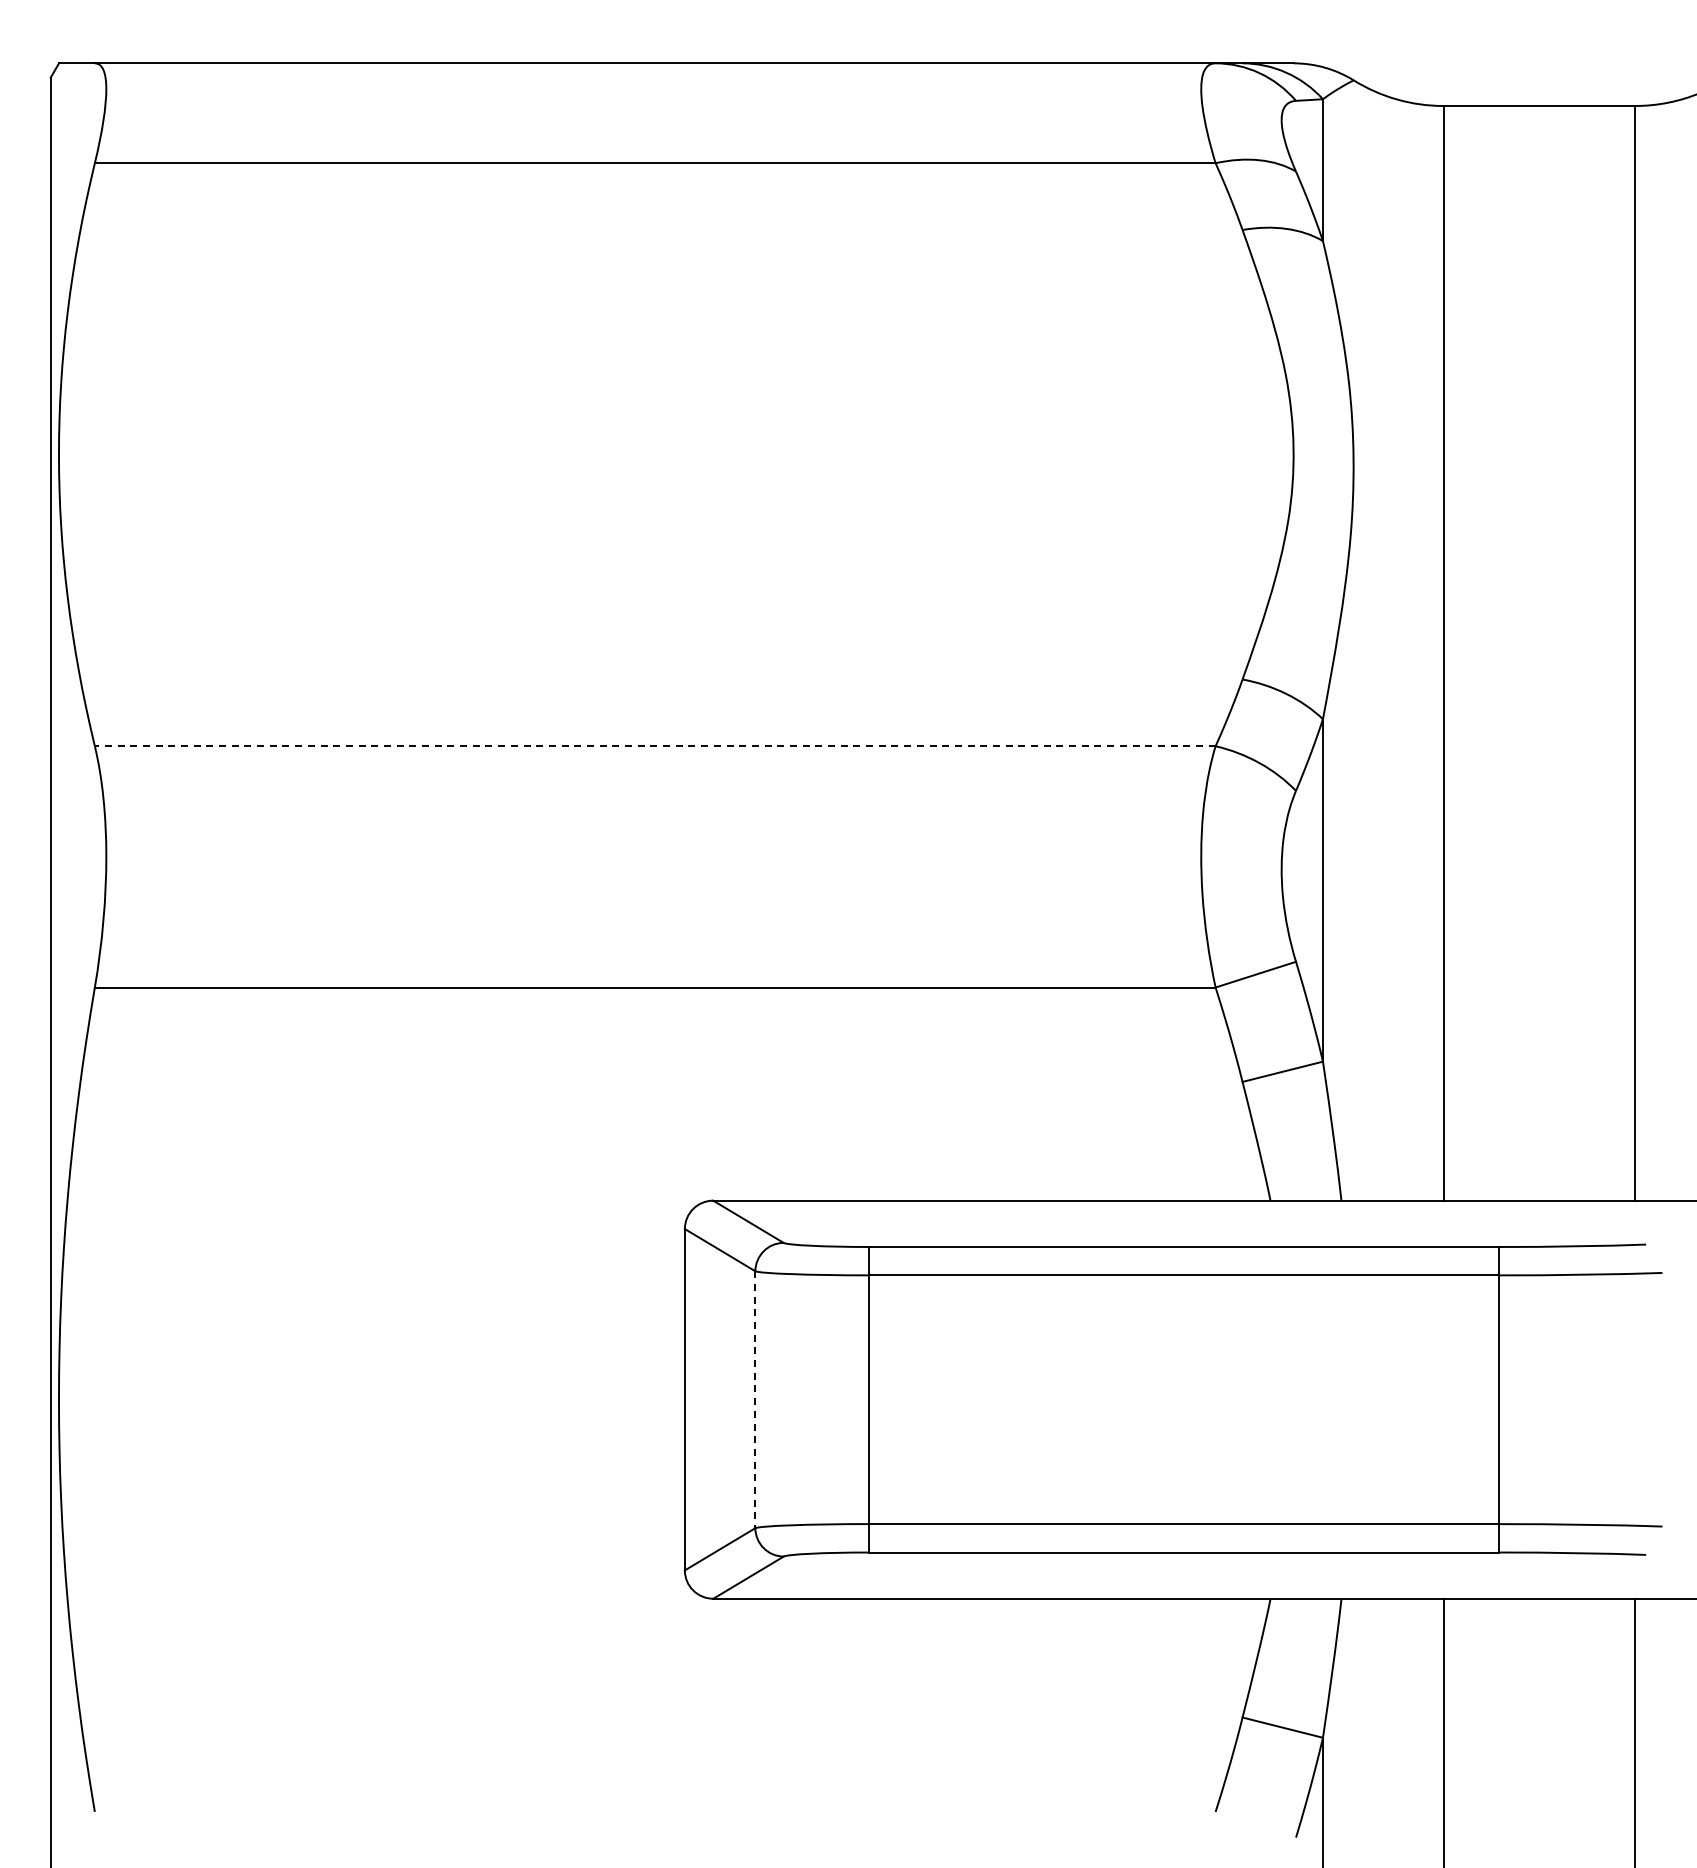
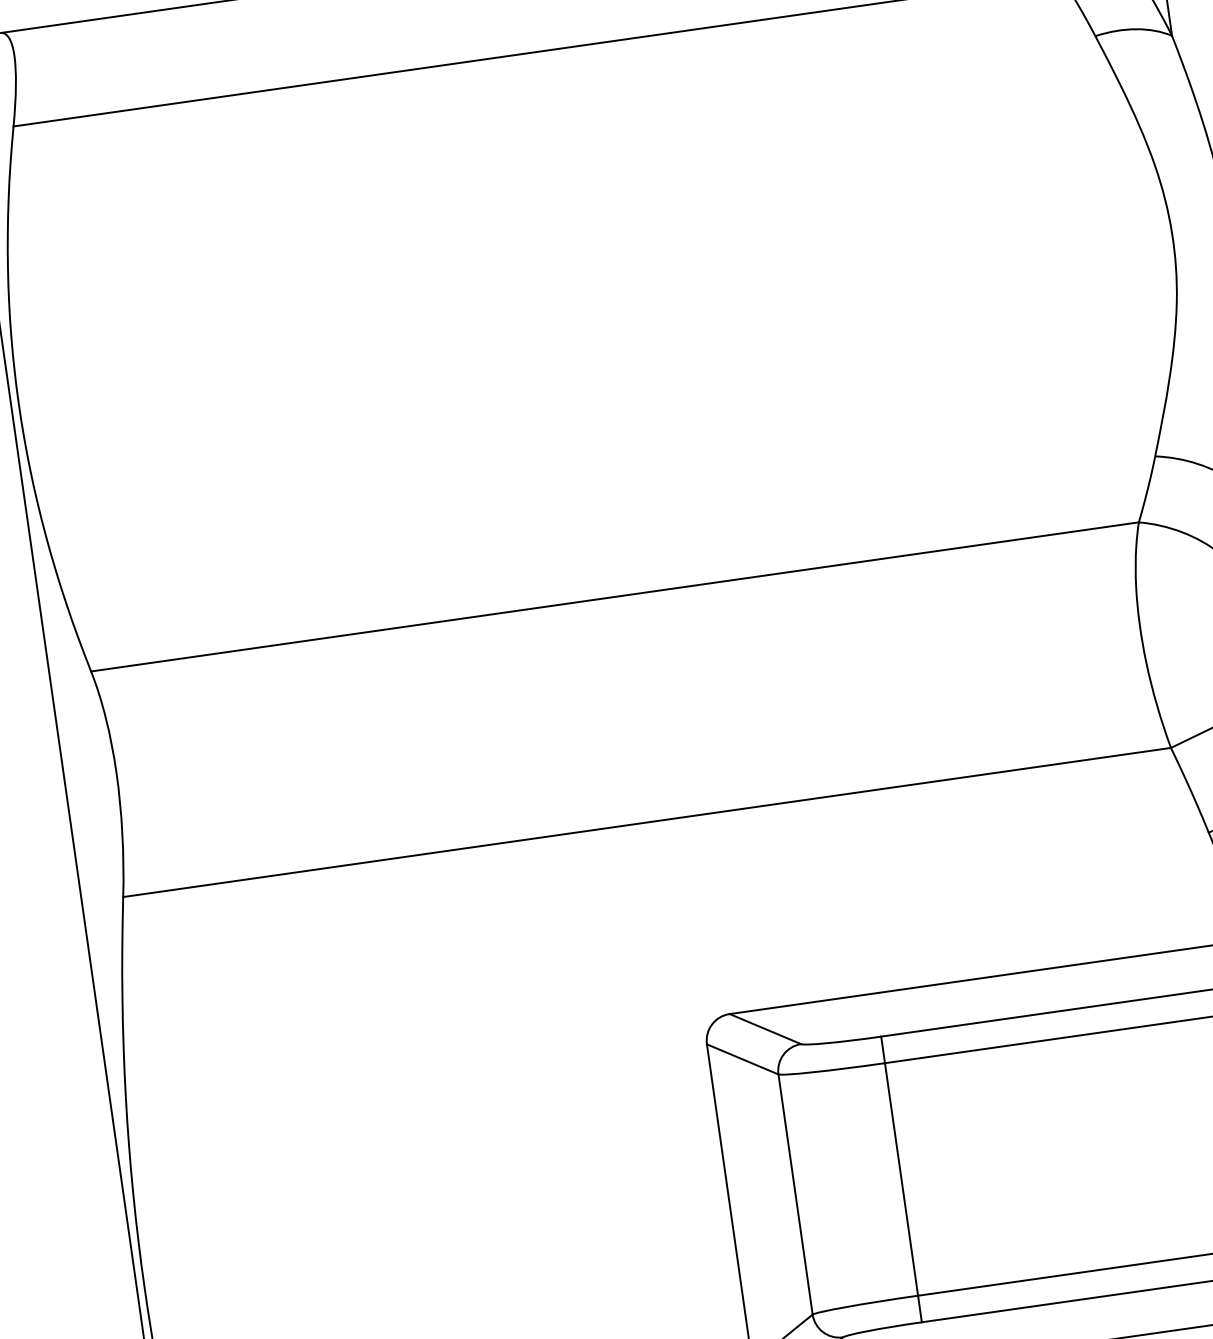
line: (654, 746) -> (614, 597), dashed -> solid
line: (755, 1400) -> (795, 1195), dashed -> solid

